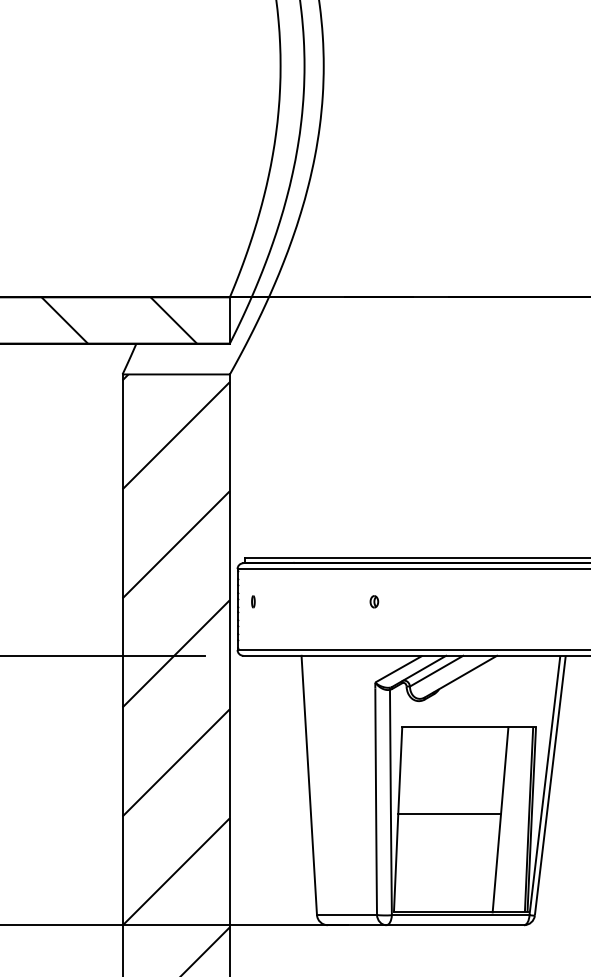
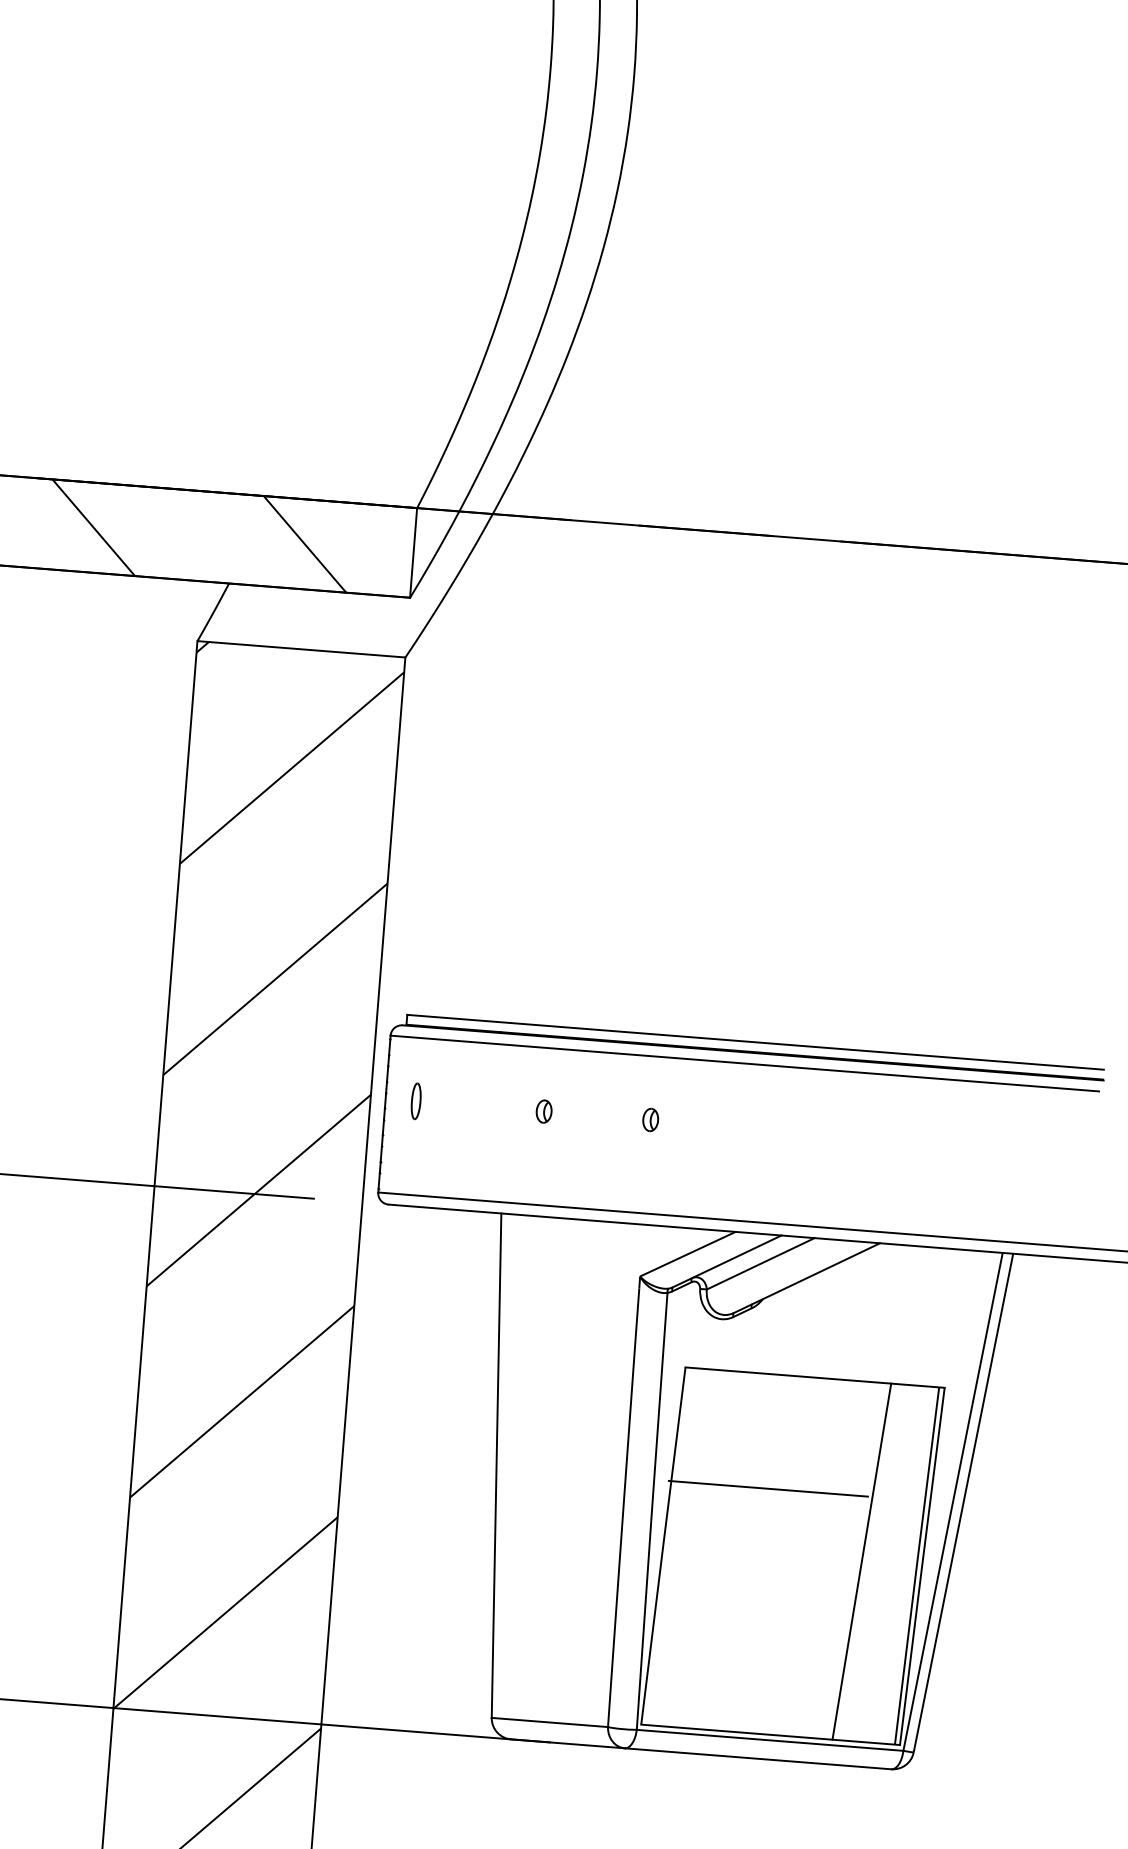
part: (253, 601) -> (416, 1100), size x1.6
part: (319, 601) -> (544, 1111), added
line: (449, 814) -> (768, 1489), moved

